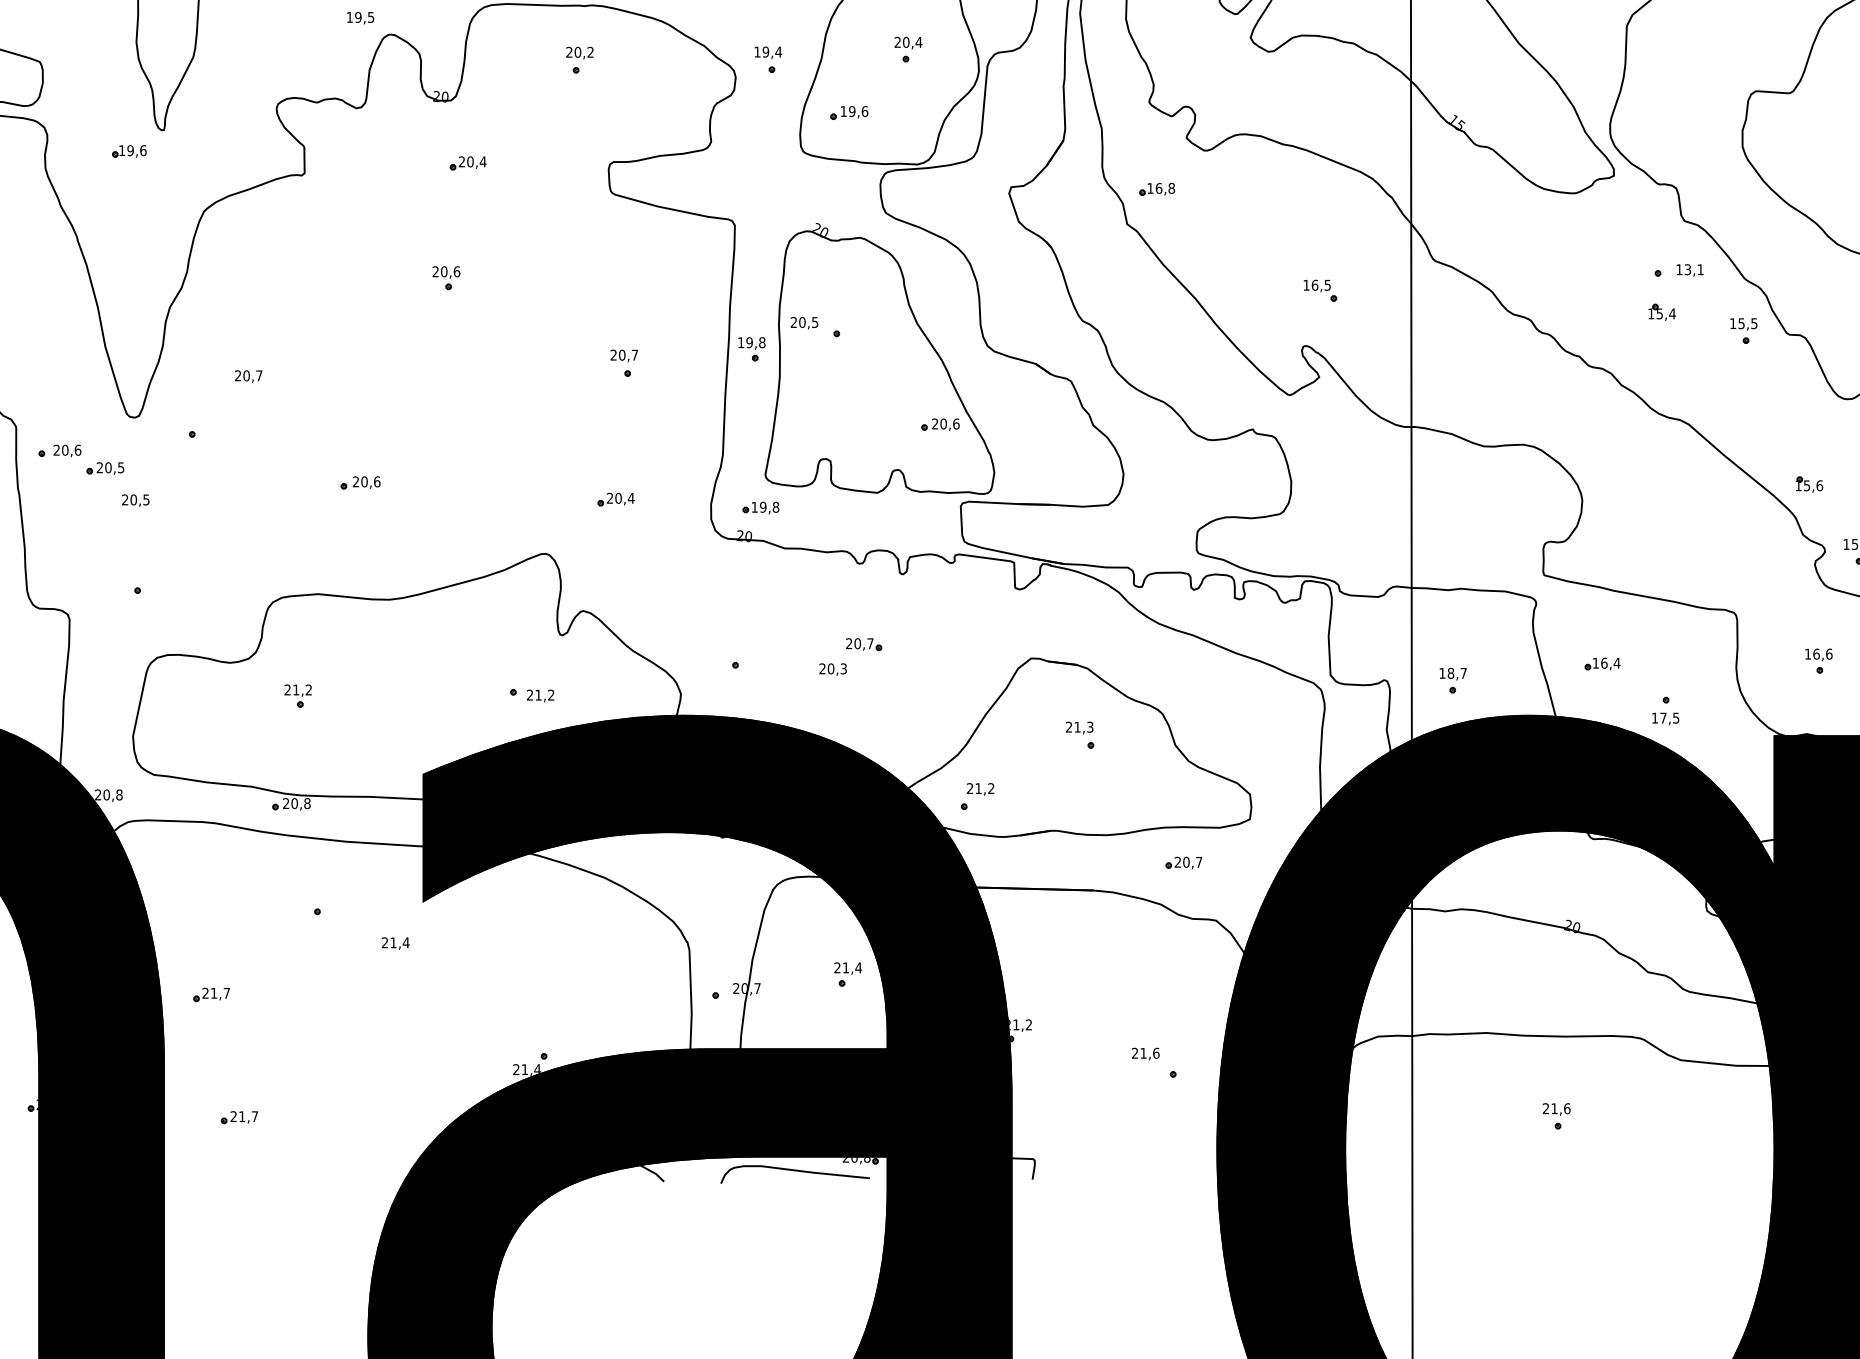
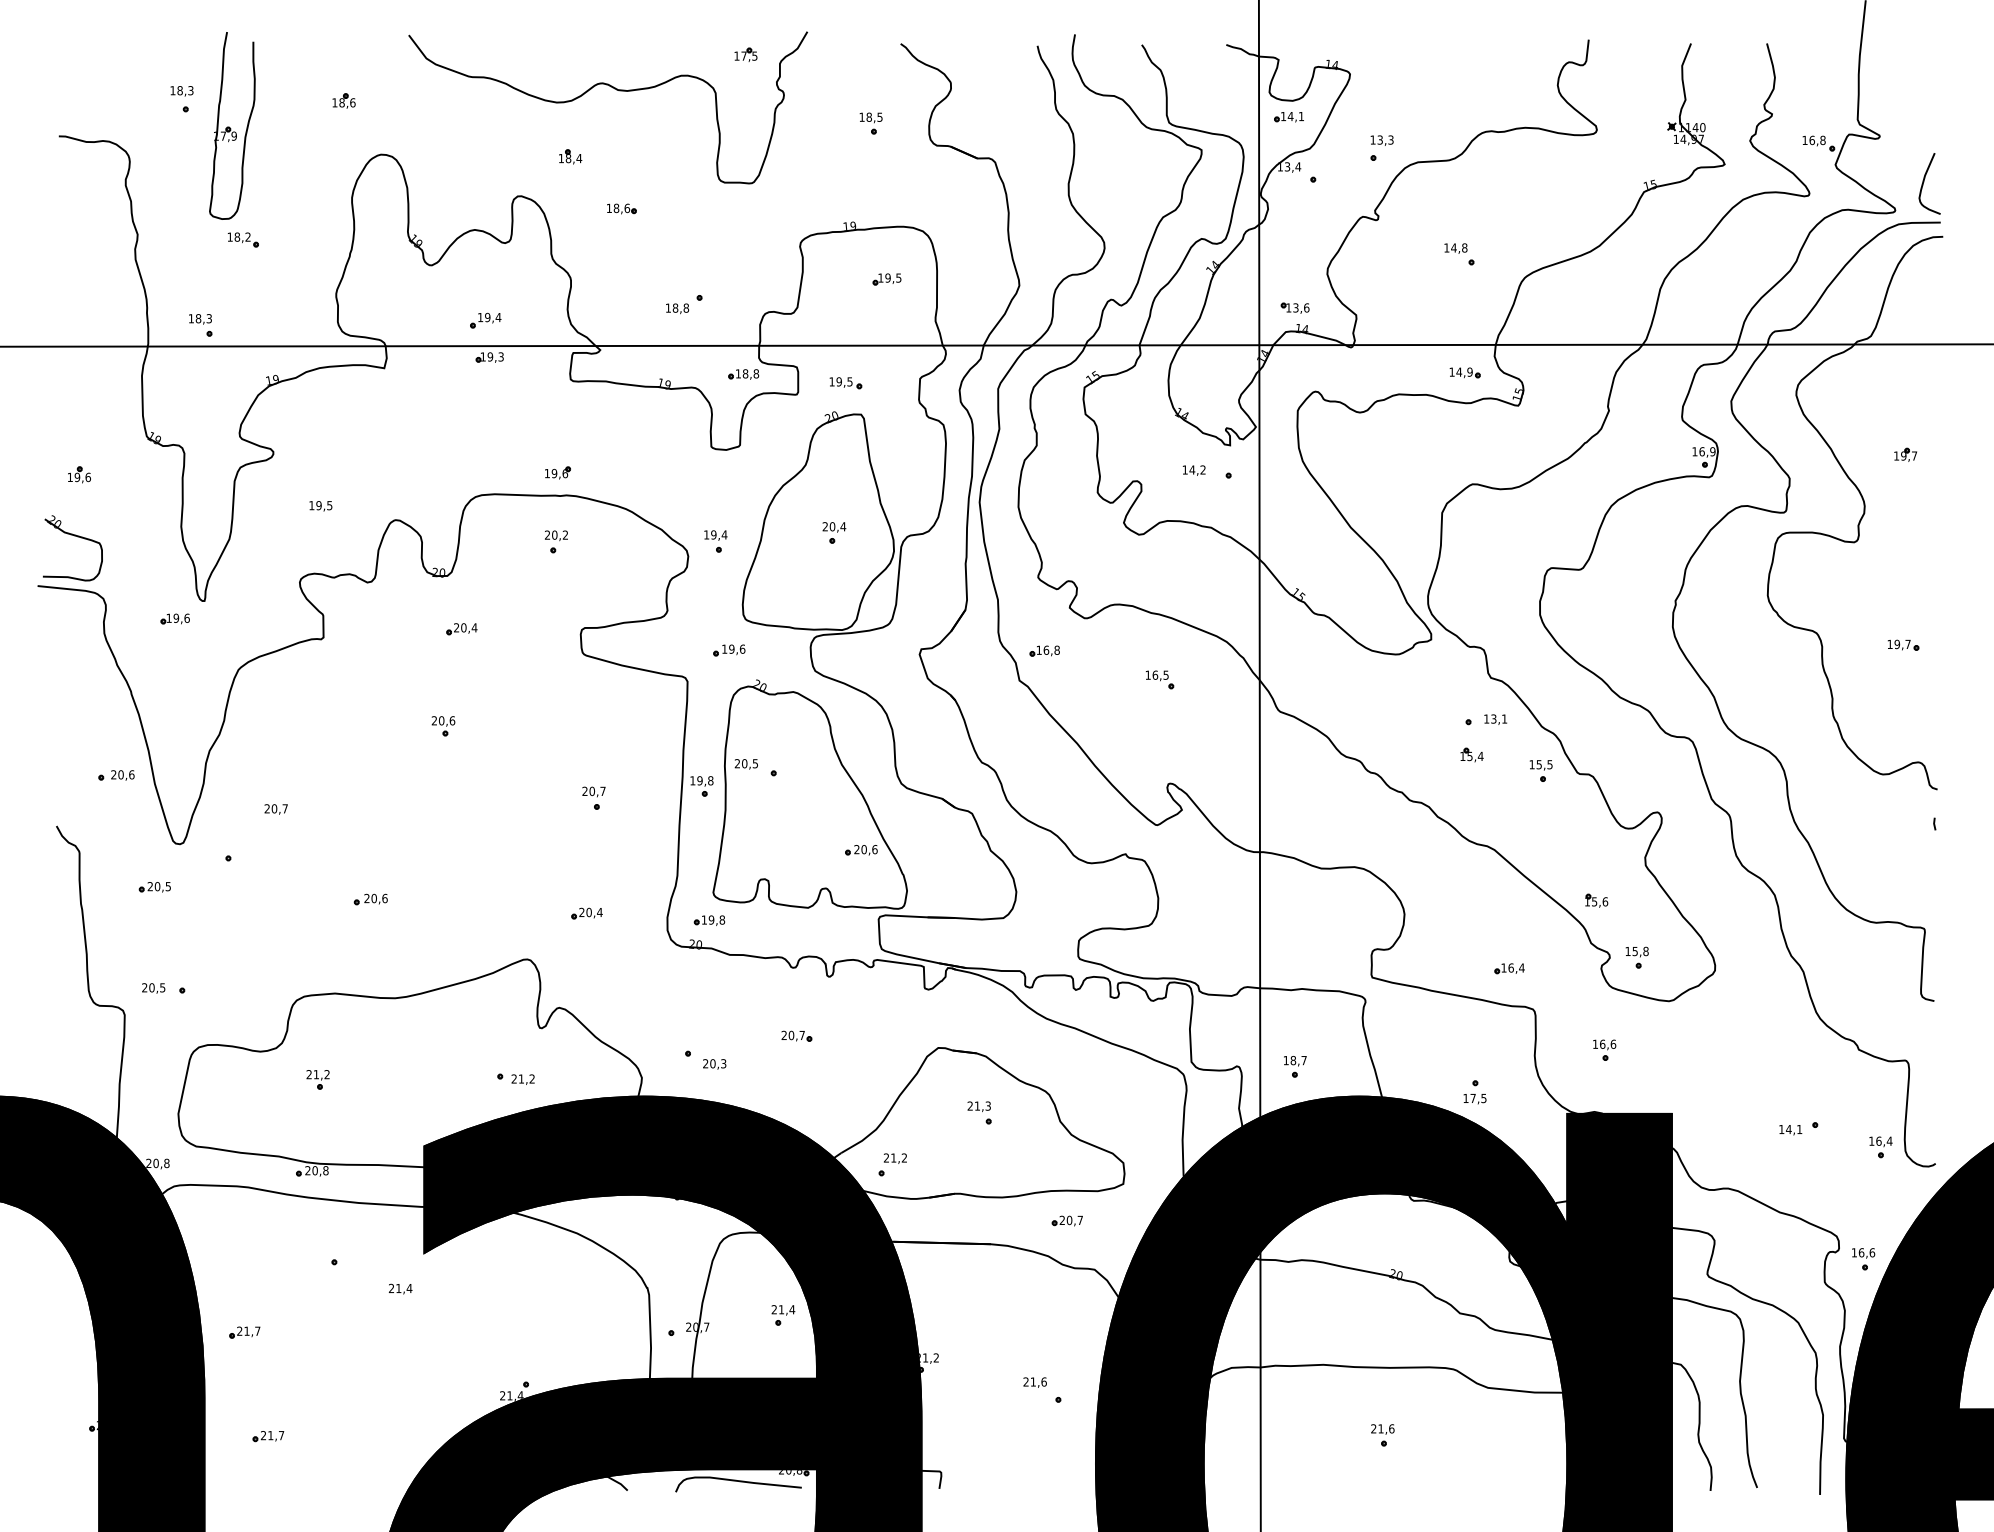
text: (360, 18) -> (320, 506), moved
part: (849, 113) -> (729, 650), moved
part: (1321, 290) -> (1160, 679), moved
part: (59, 451) -> (116, 775), moved
text: (135, 500) -> (153, 988), moved
part: (1602, 663) -> (1509, 968), moved
text: (832, 669) -> (714, 1064), moved

